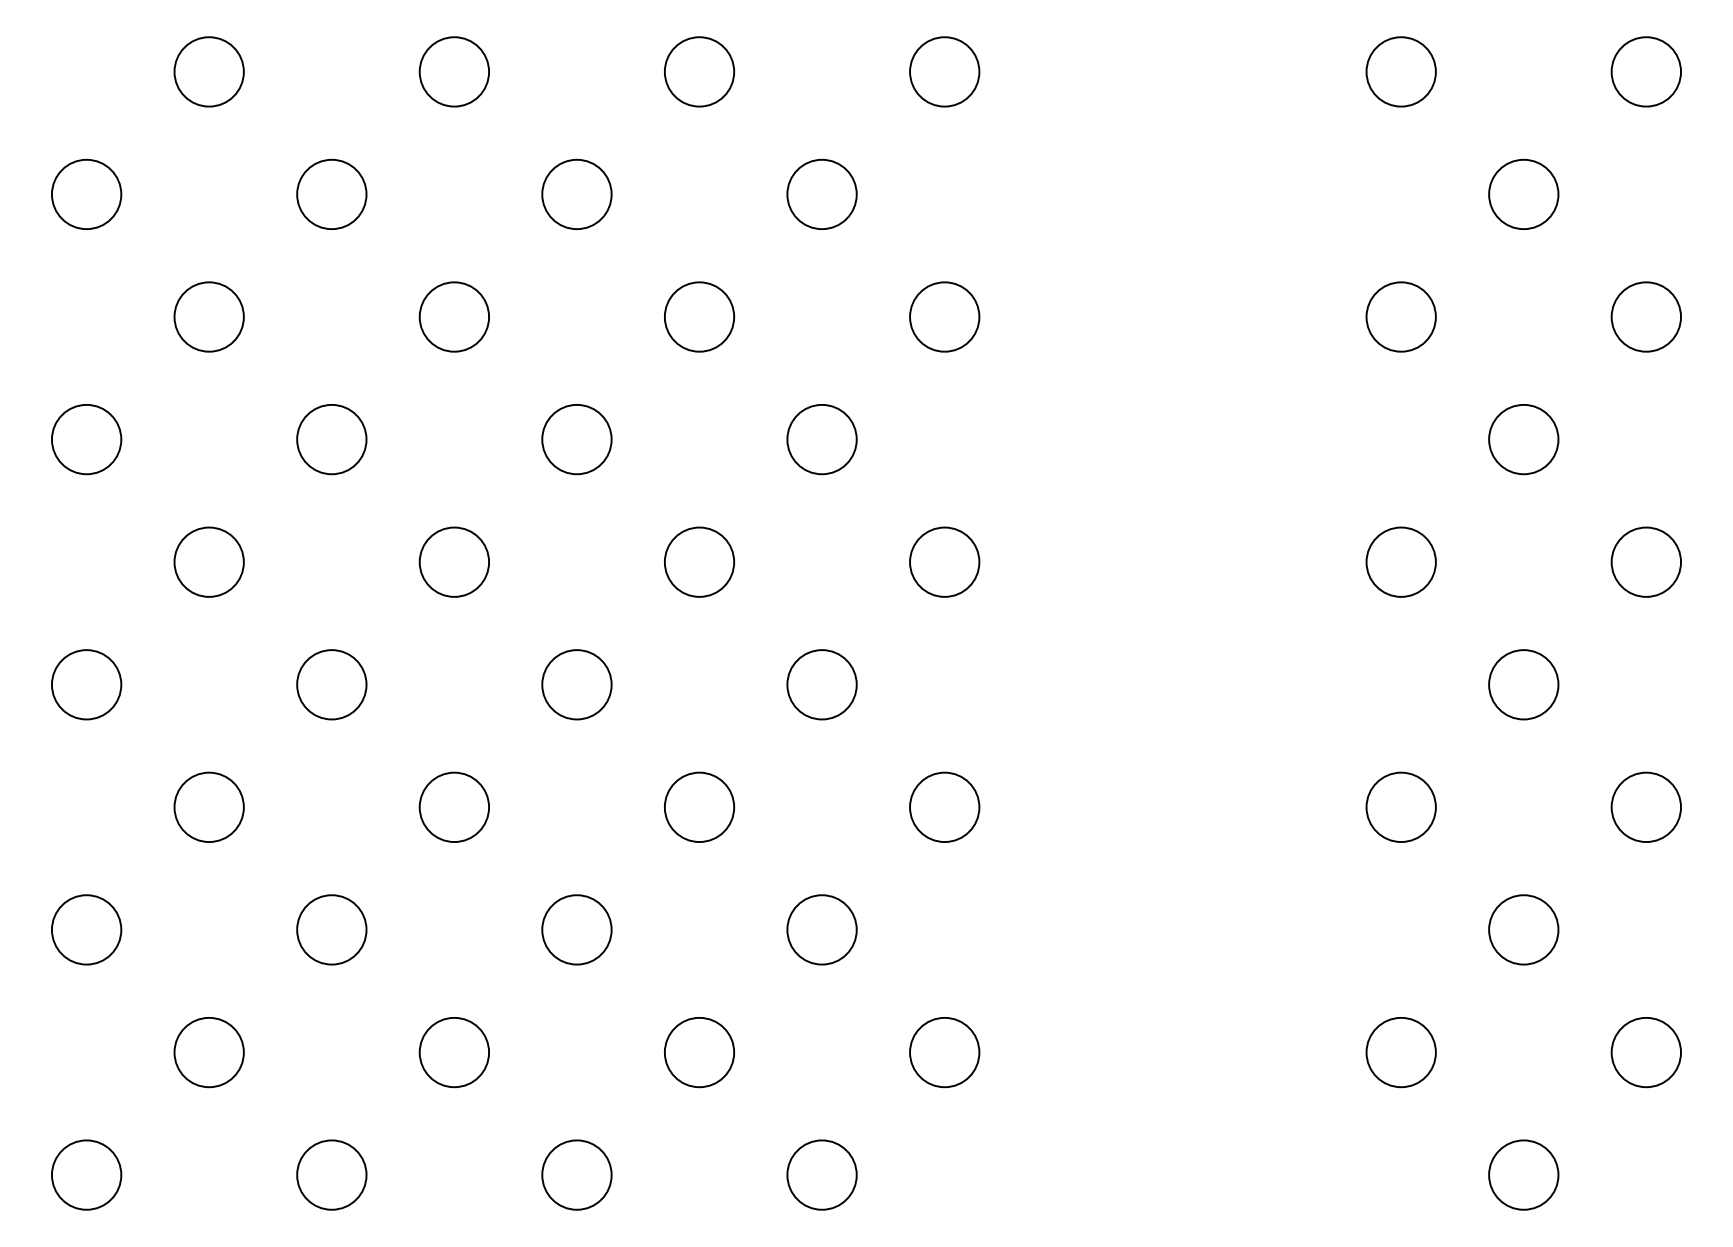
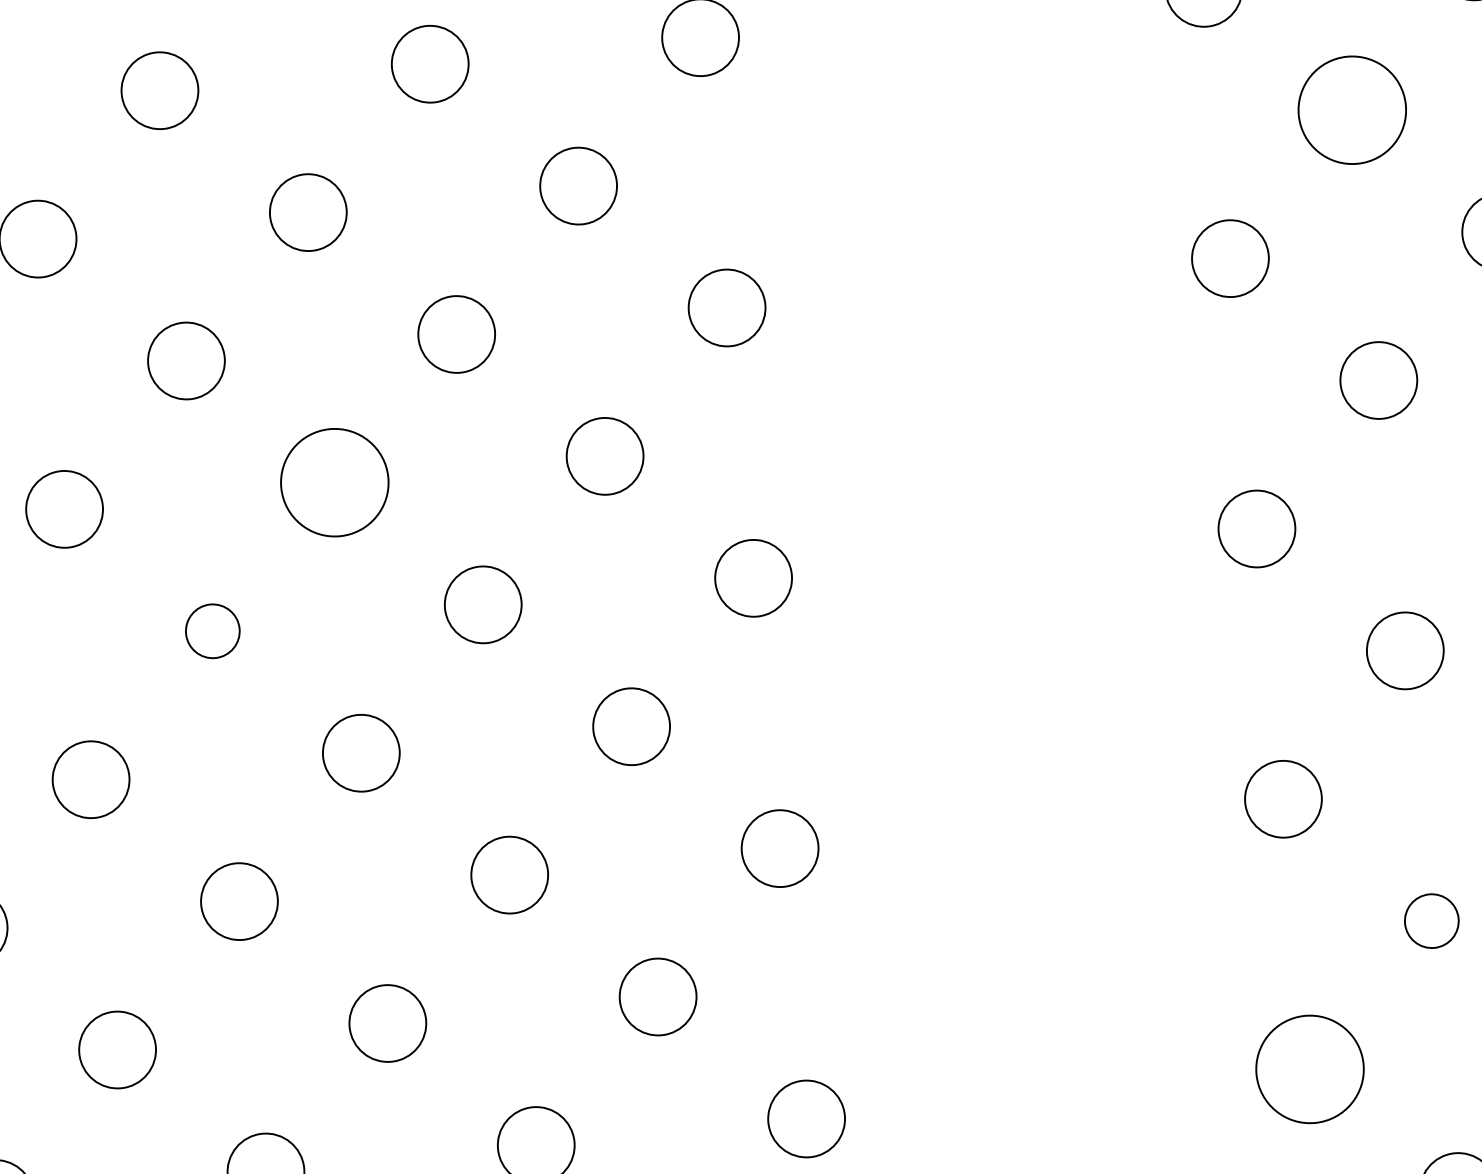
circle: (1523, 194) -> (1352, 110), size x1.4
circle: (576, 439) -> (334, 482), size x1.4
circle: (453, 561) -> (211, 630), size x0.7
circle: (1523, 929) -> (1431, 920), size x0.7
circle: (1400, 1052) -> (1309, 1069), size x1.4

